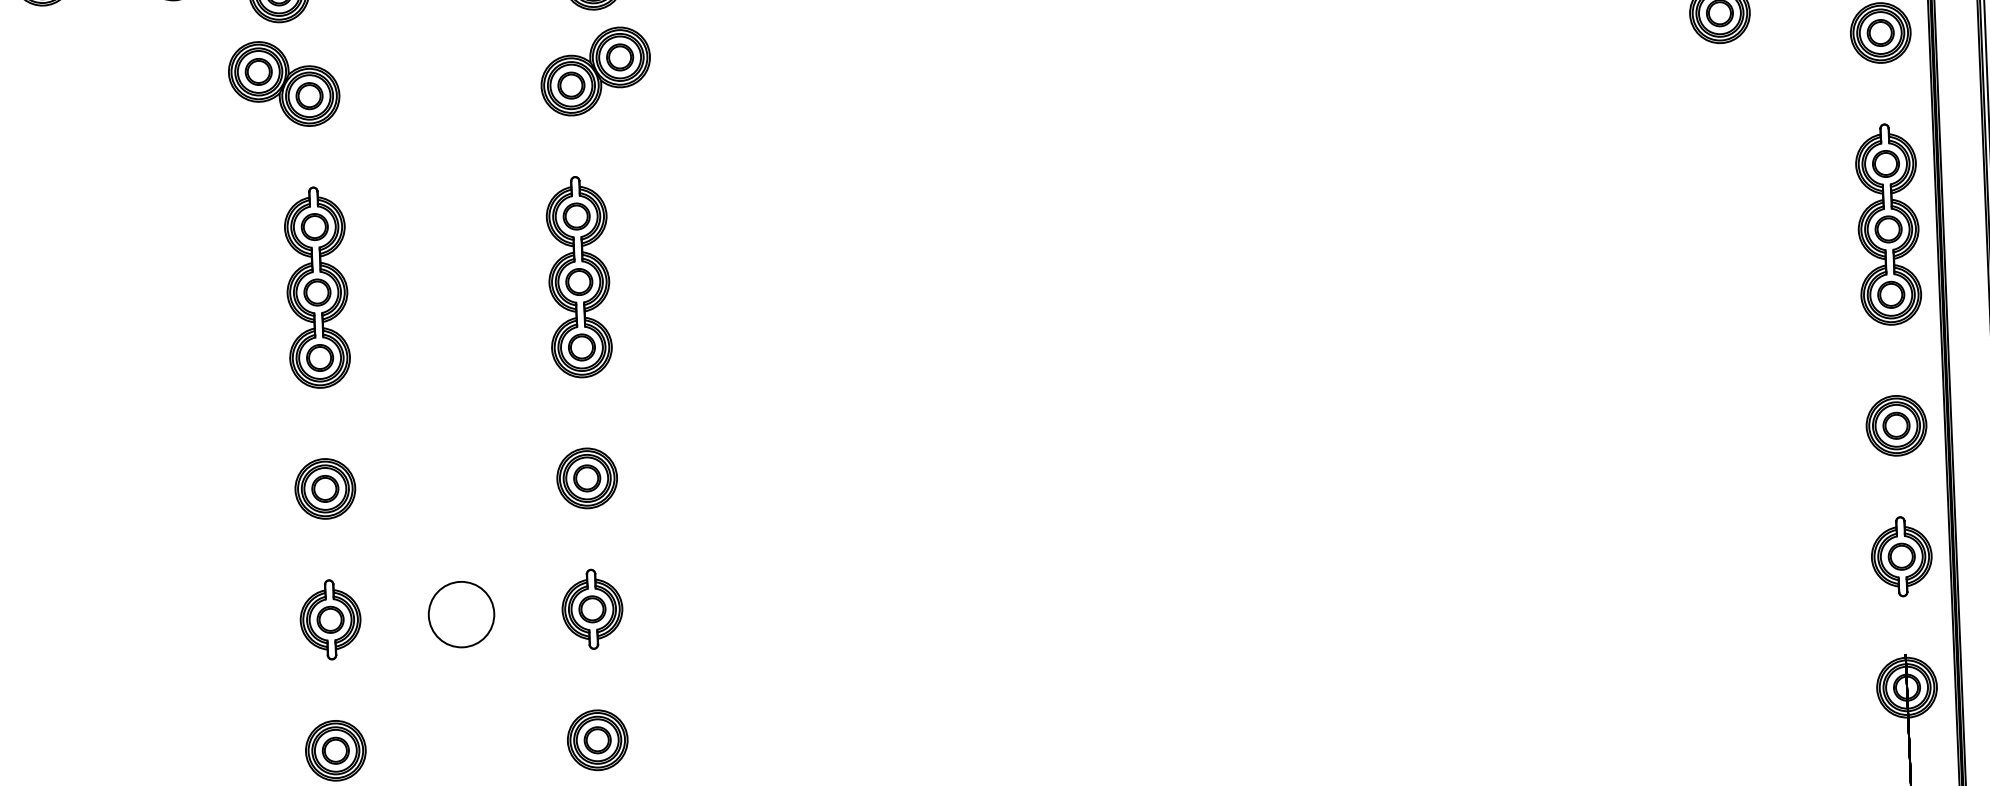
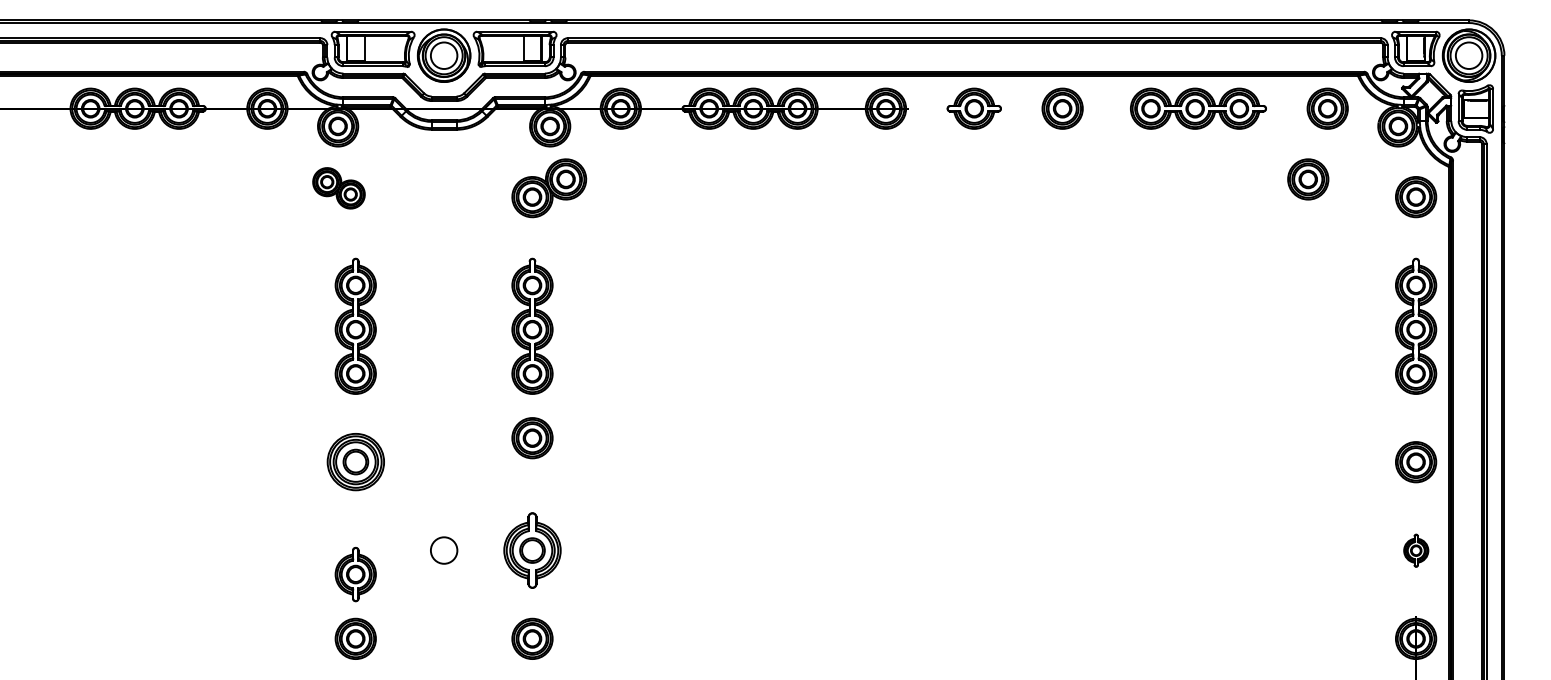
part: (283, 84) -> (338, 188), size x0.7
part: (587, 478) -> (532, 438), moved
part: (324, 489) -> (355, 462), size x1.4
part: (1902, 556) -> (1416, 550), size x0.6
part: (592, 609) -> (532, 550), size x1.4
circle: (462, 614) -> (444, 550), size x0.6
part: (330, 619) -> (355, 574), moved

